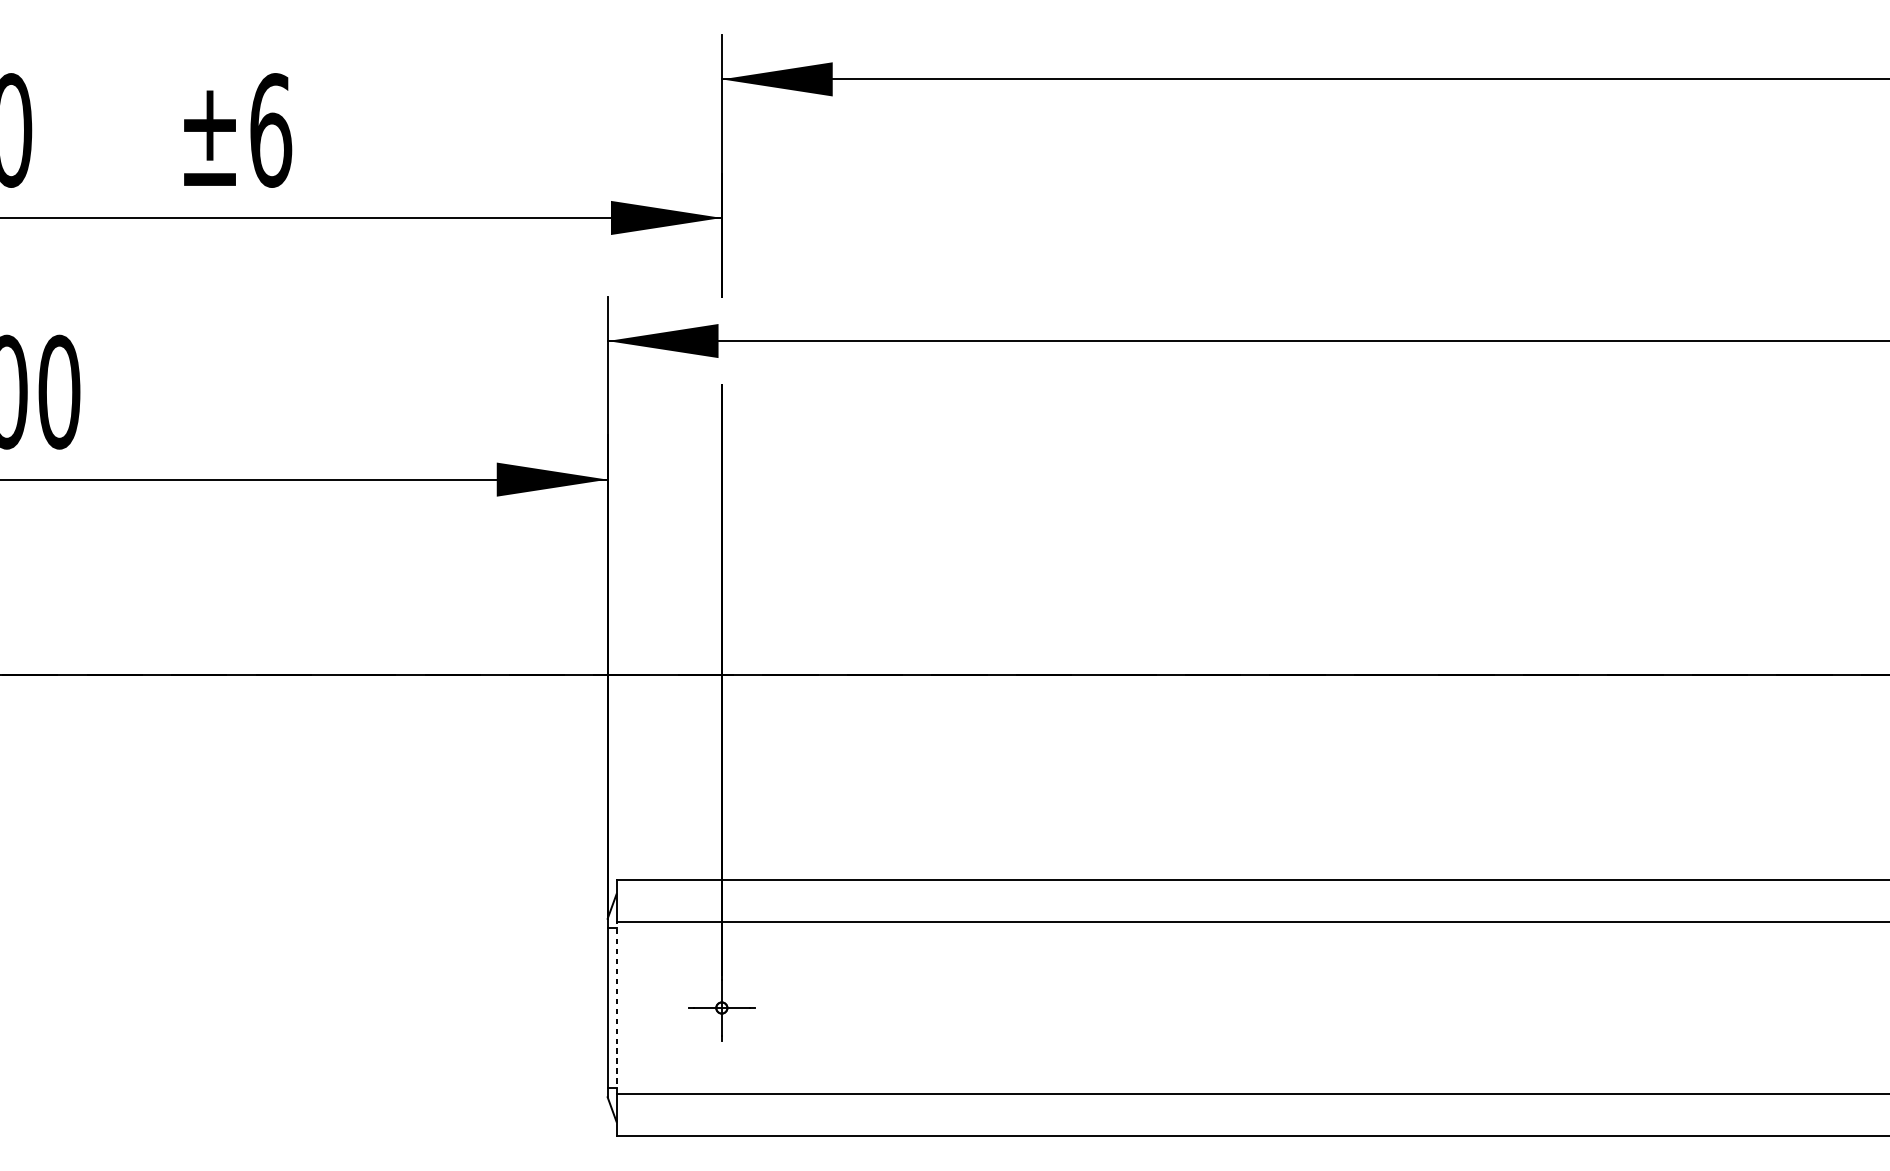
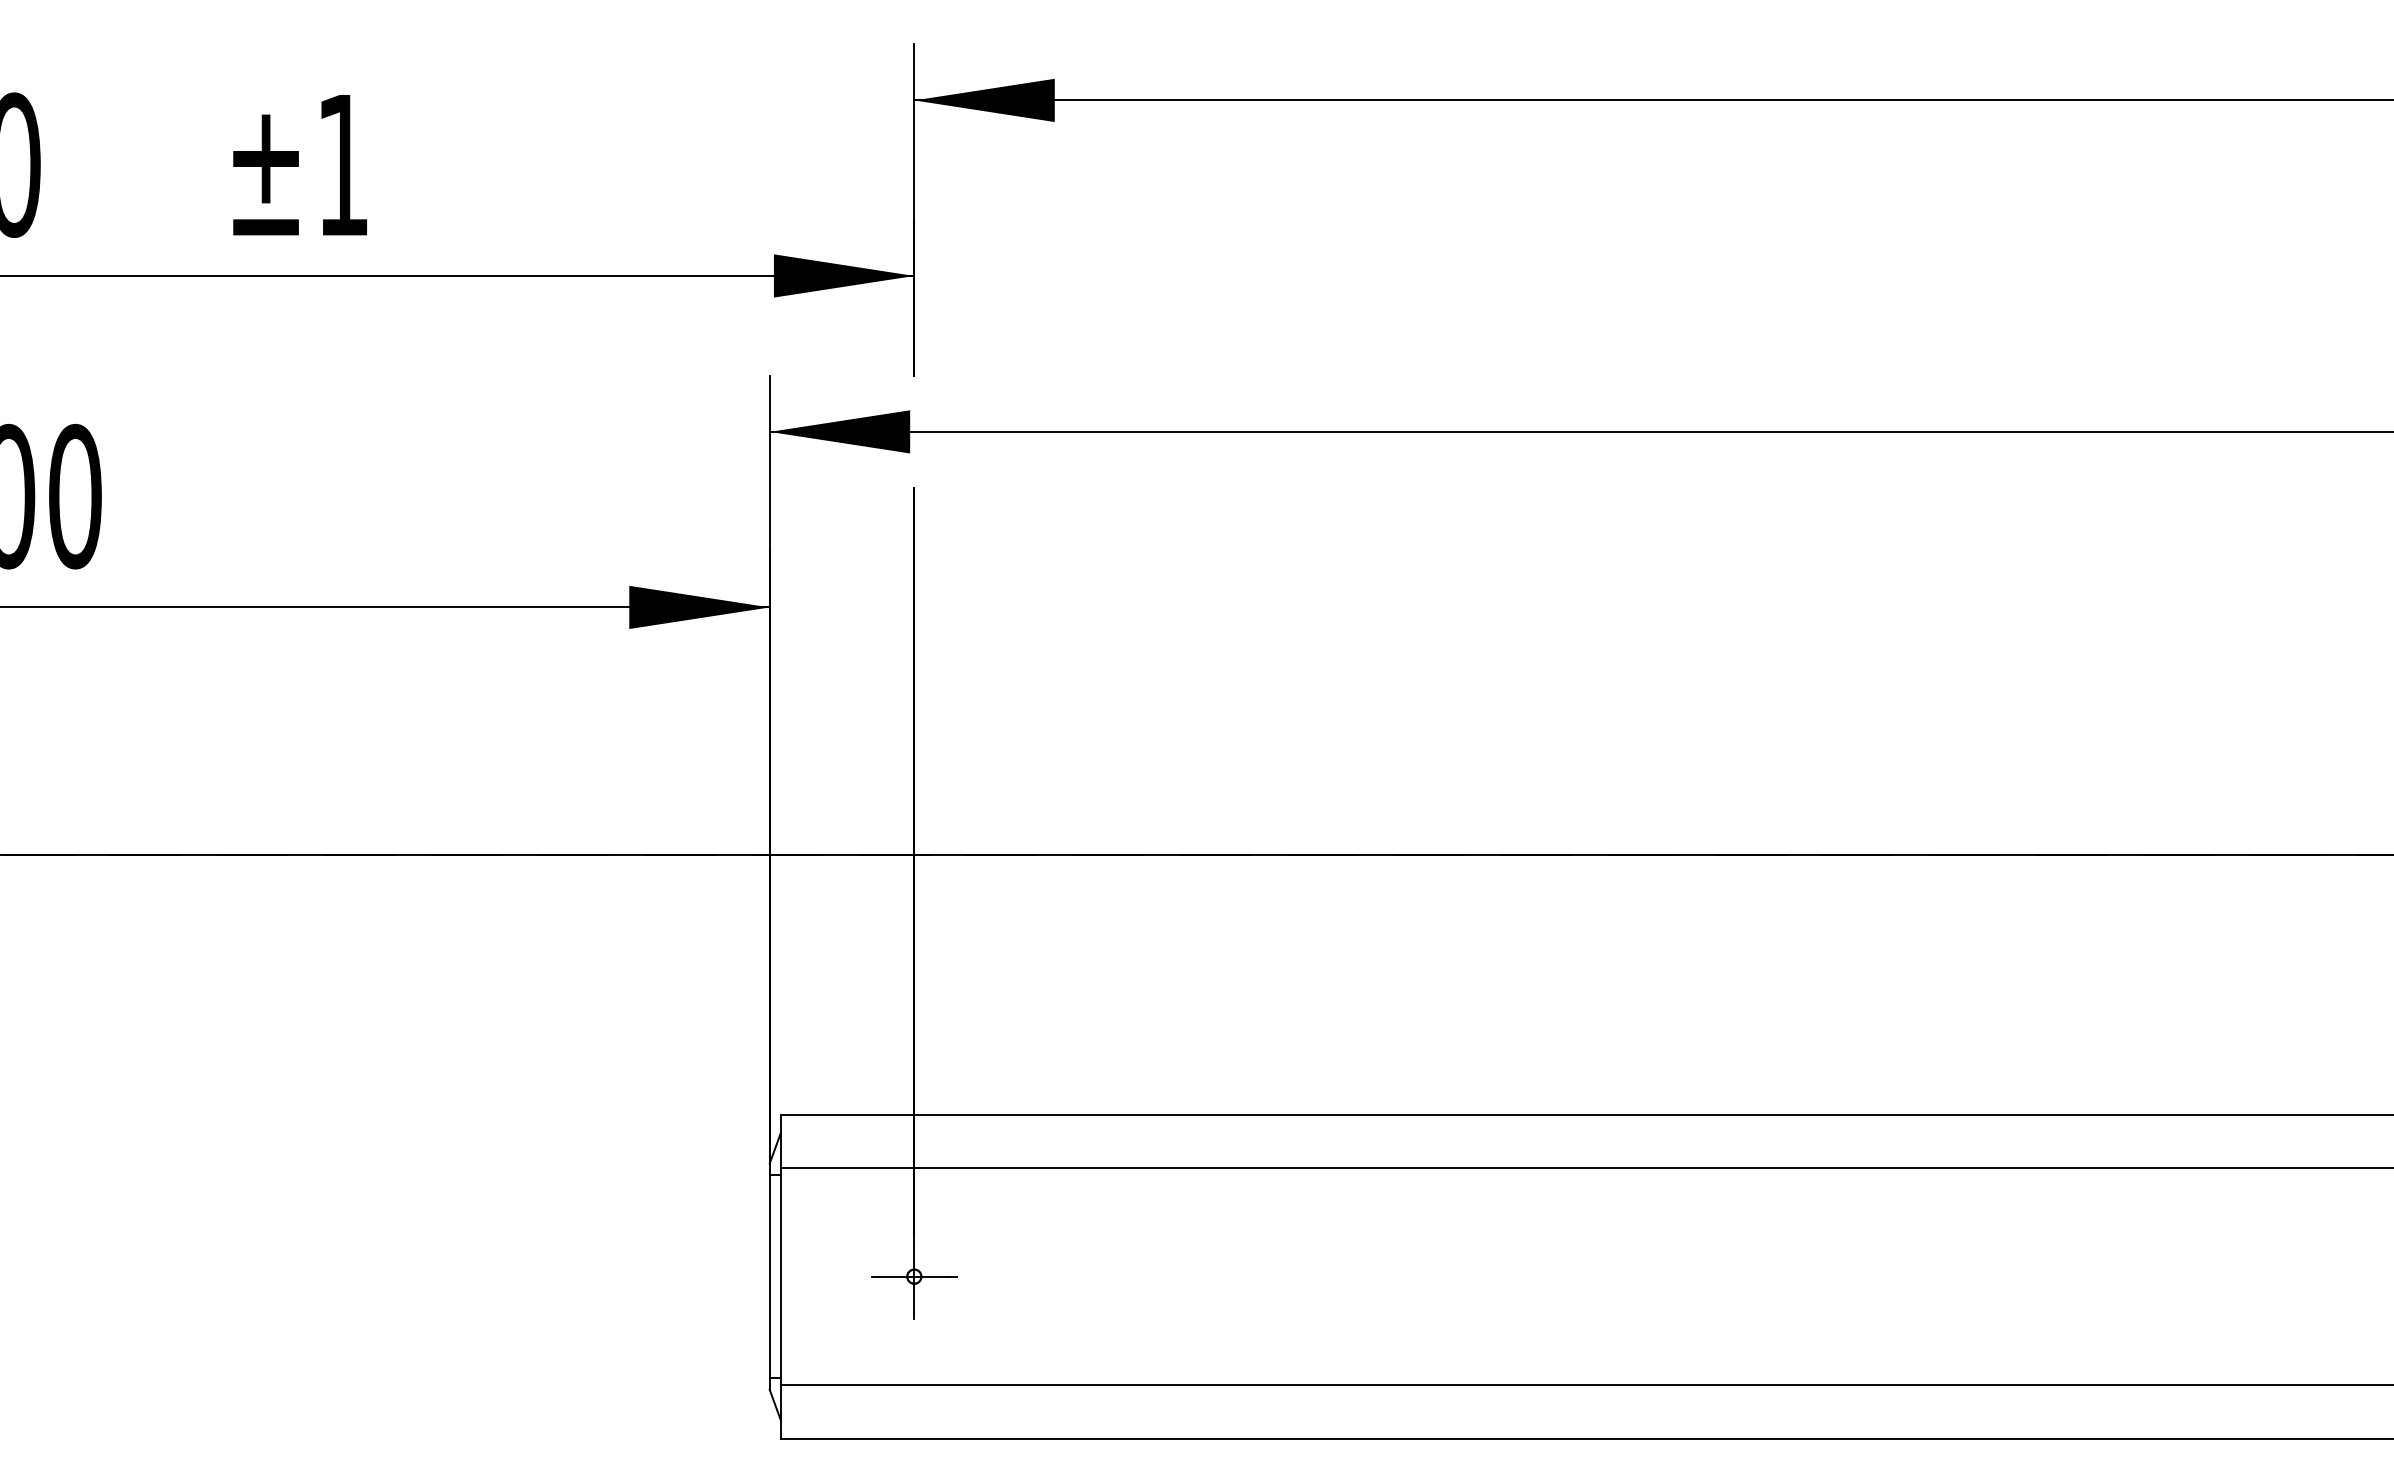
text: (271, 129) -> (343, 164), ±6 -> ±1
line: (616, 1007) -> (780, 1276), dashed -> solid

